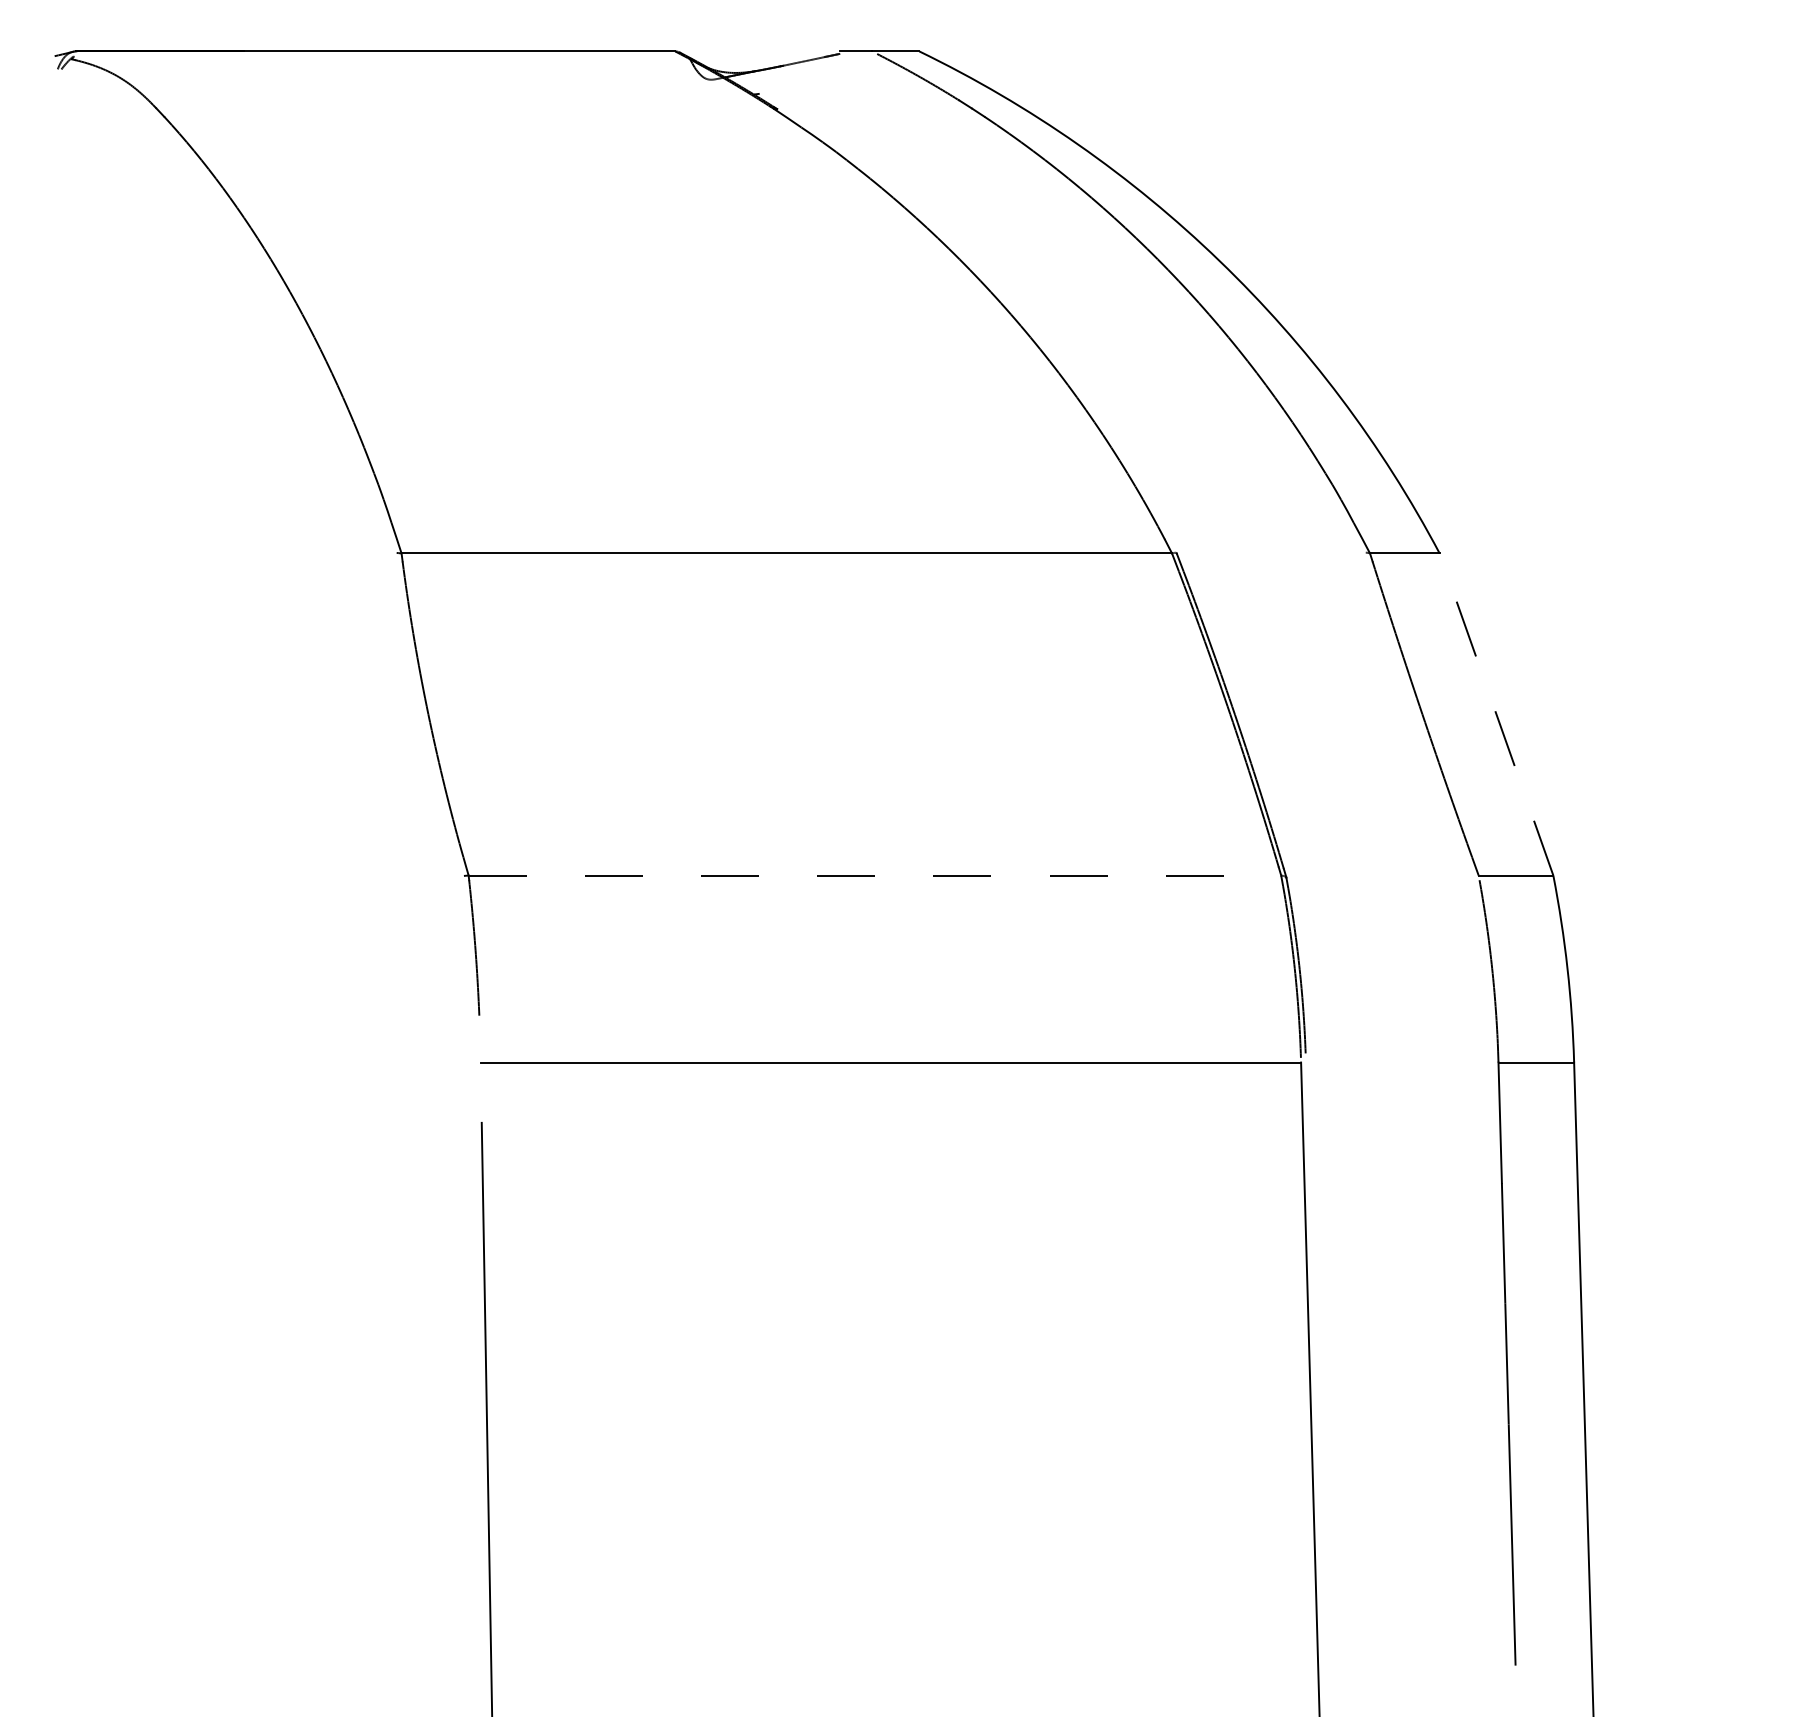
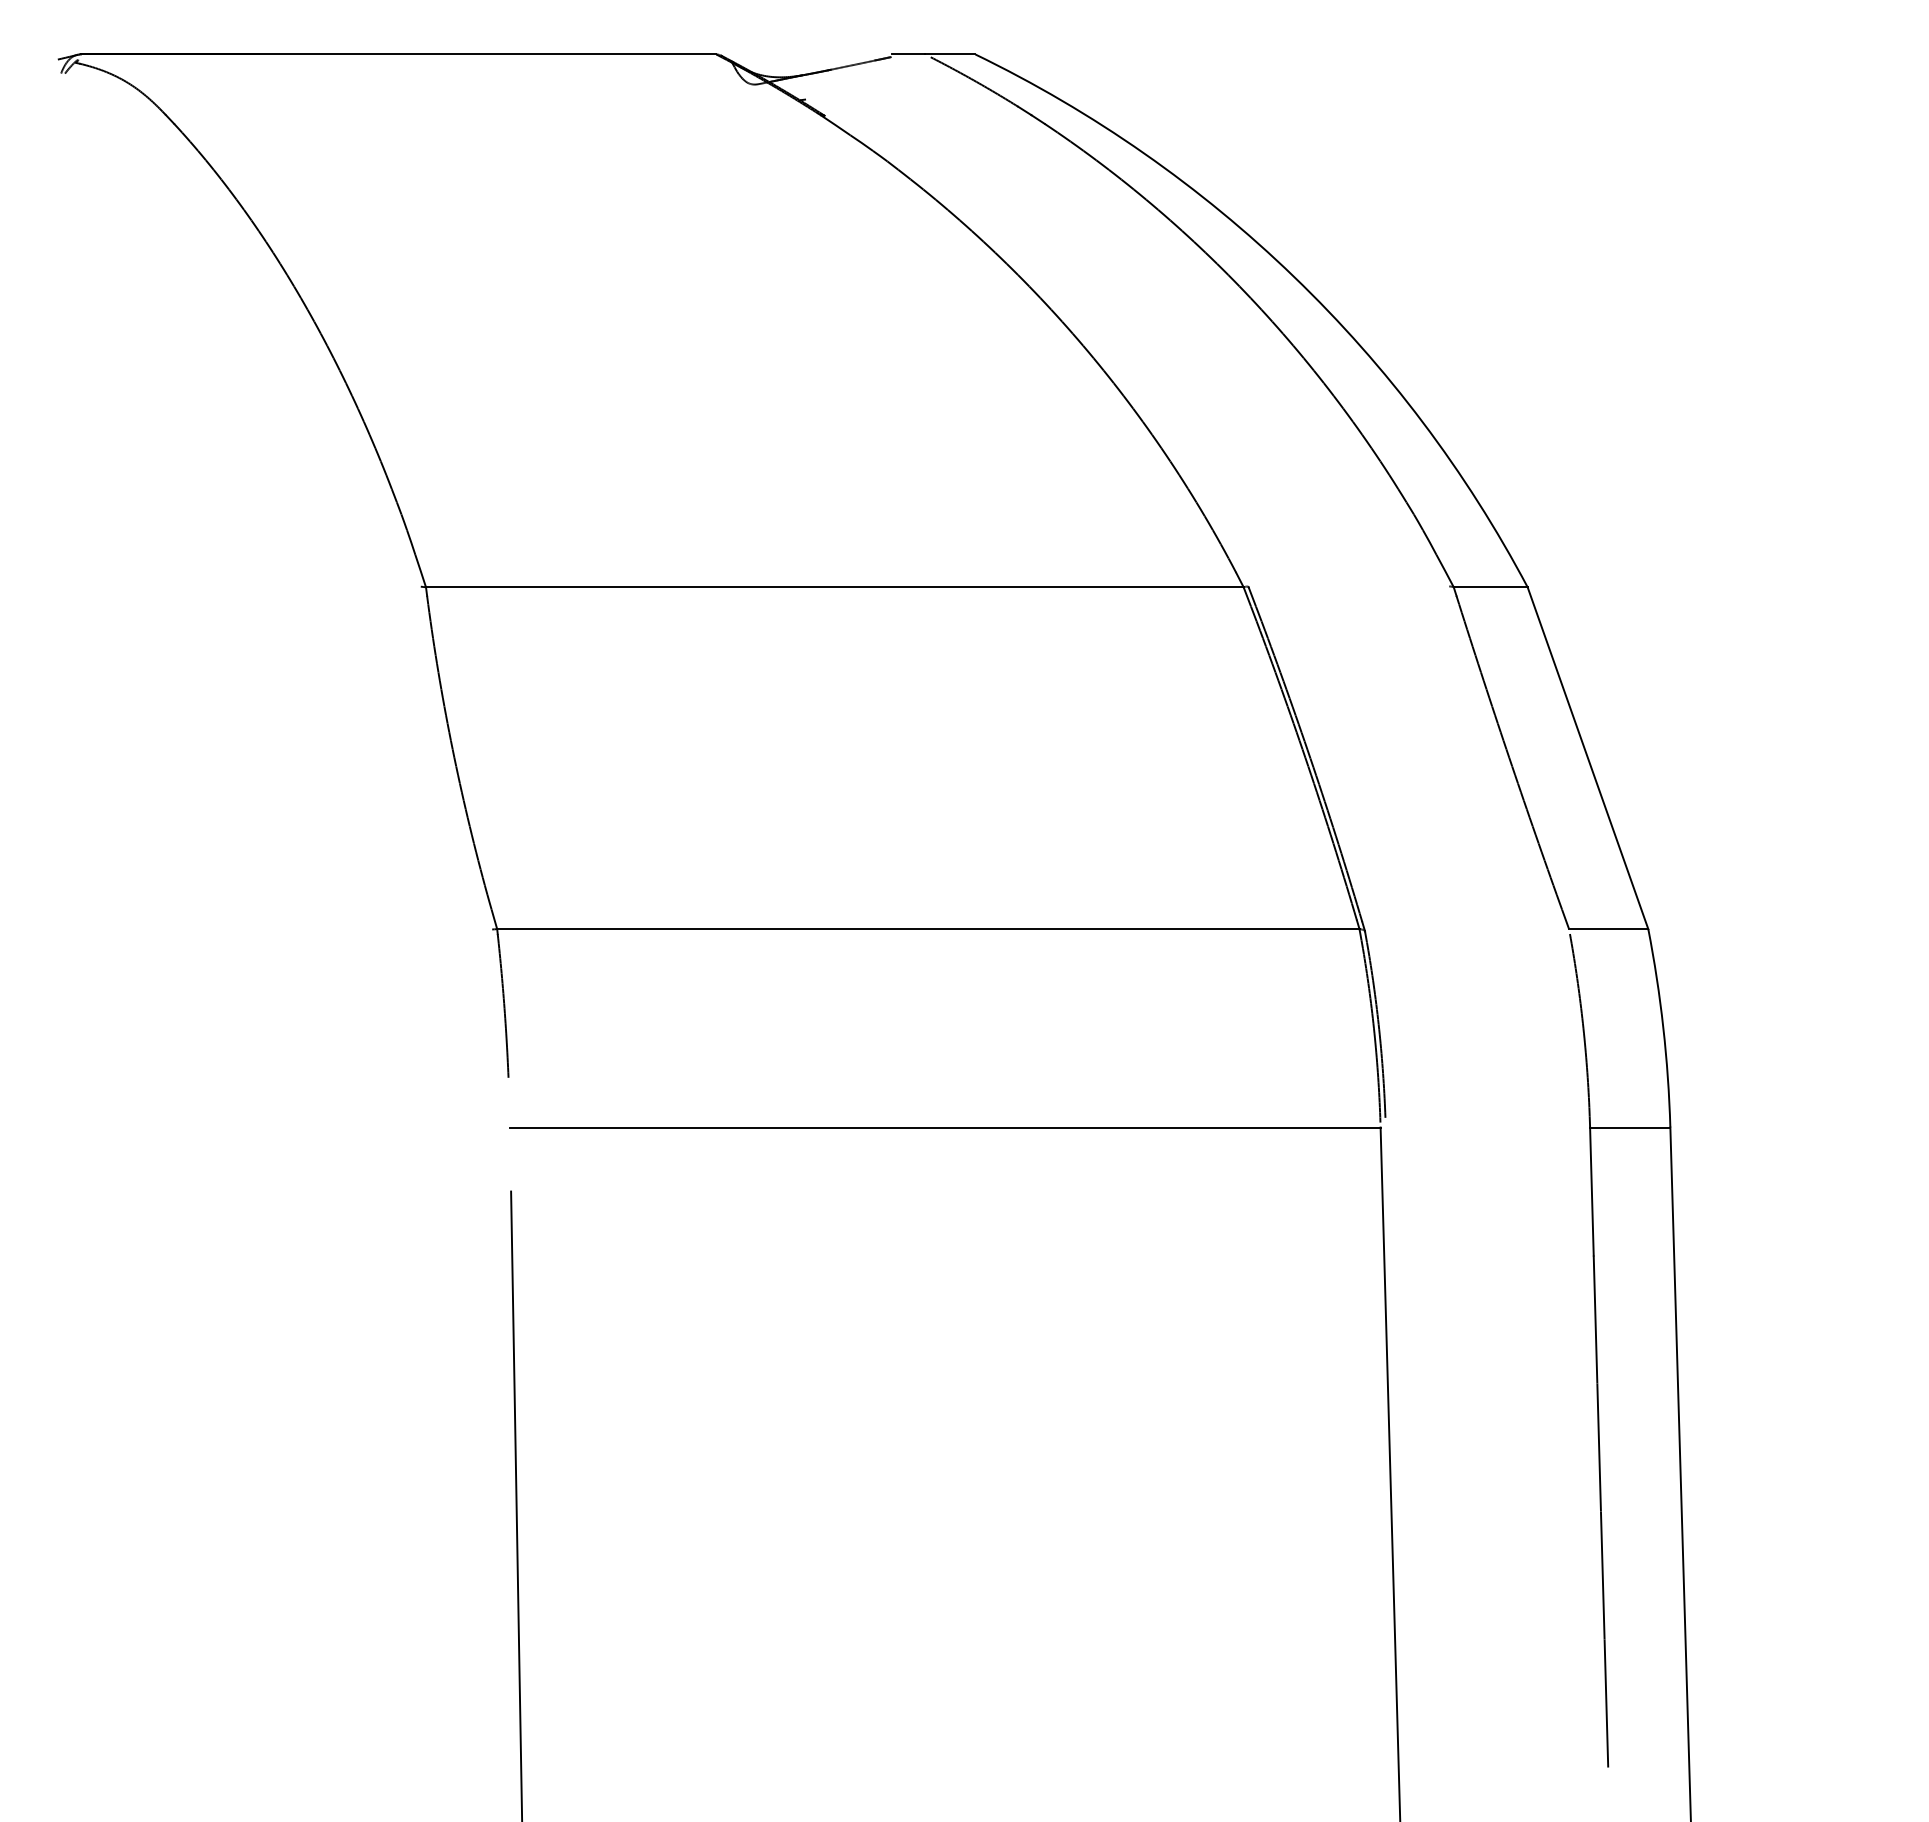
line: (1496, 713) -> (1587, 757), dashed -> solid
line: (875, 875) -> (928, 929), dashed -> solid

